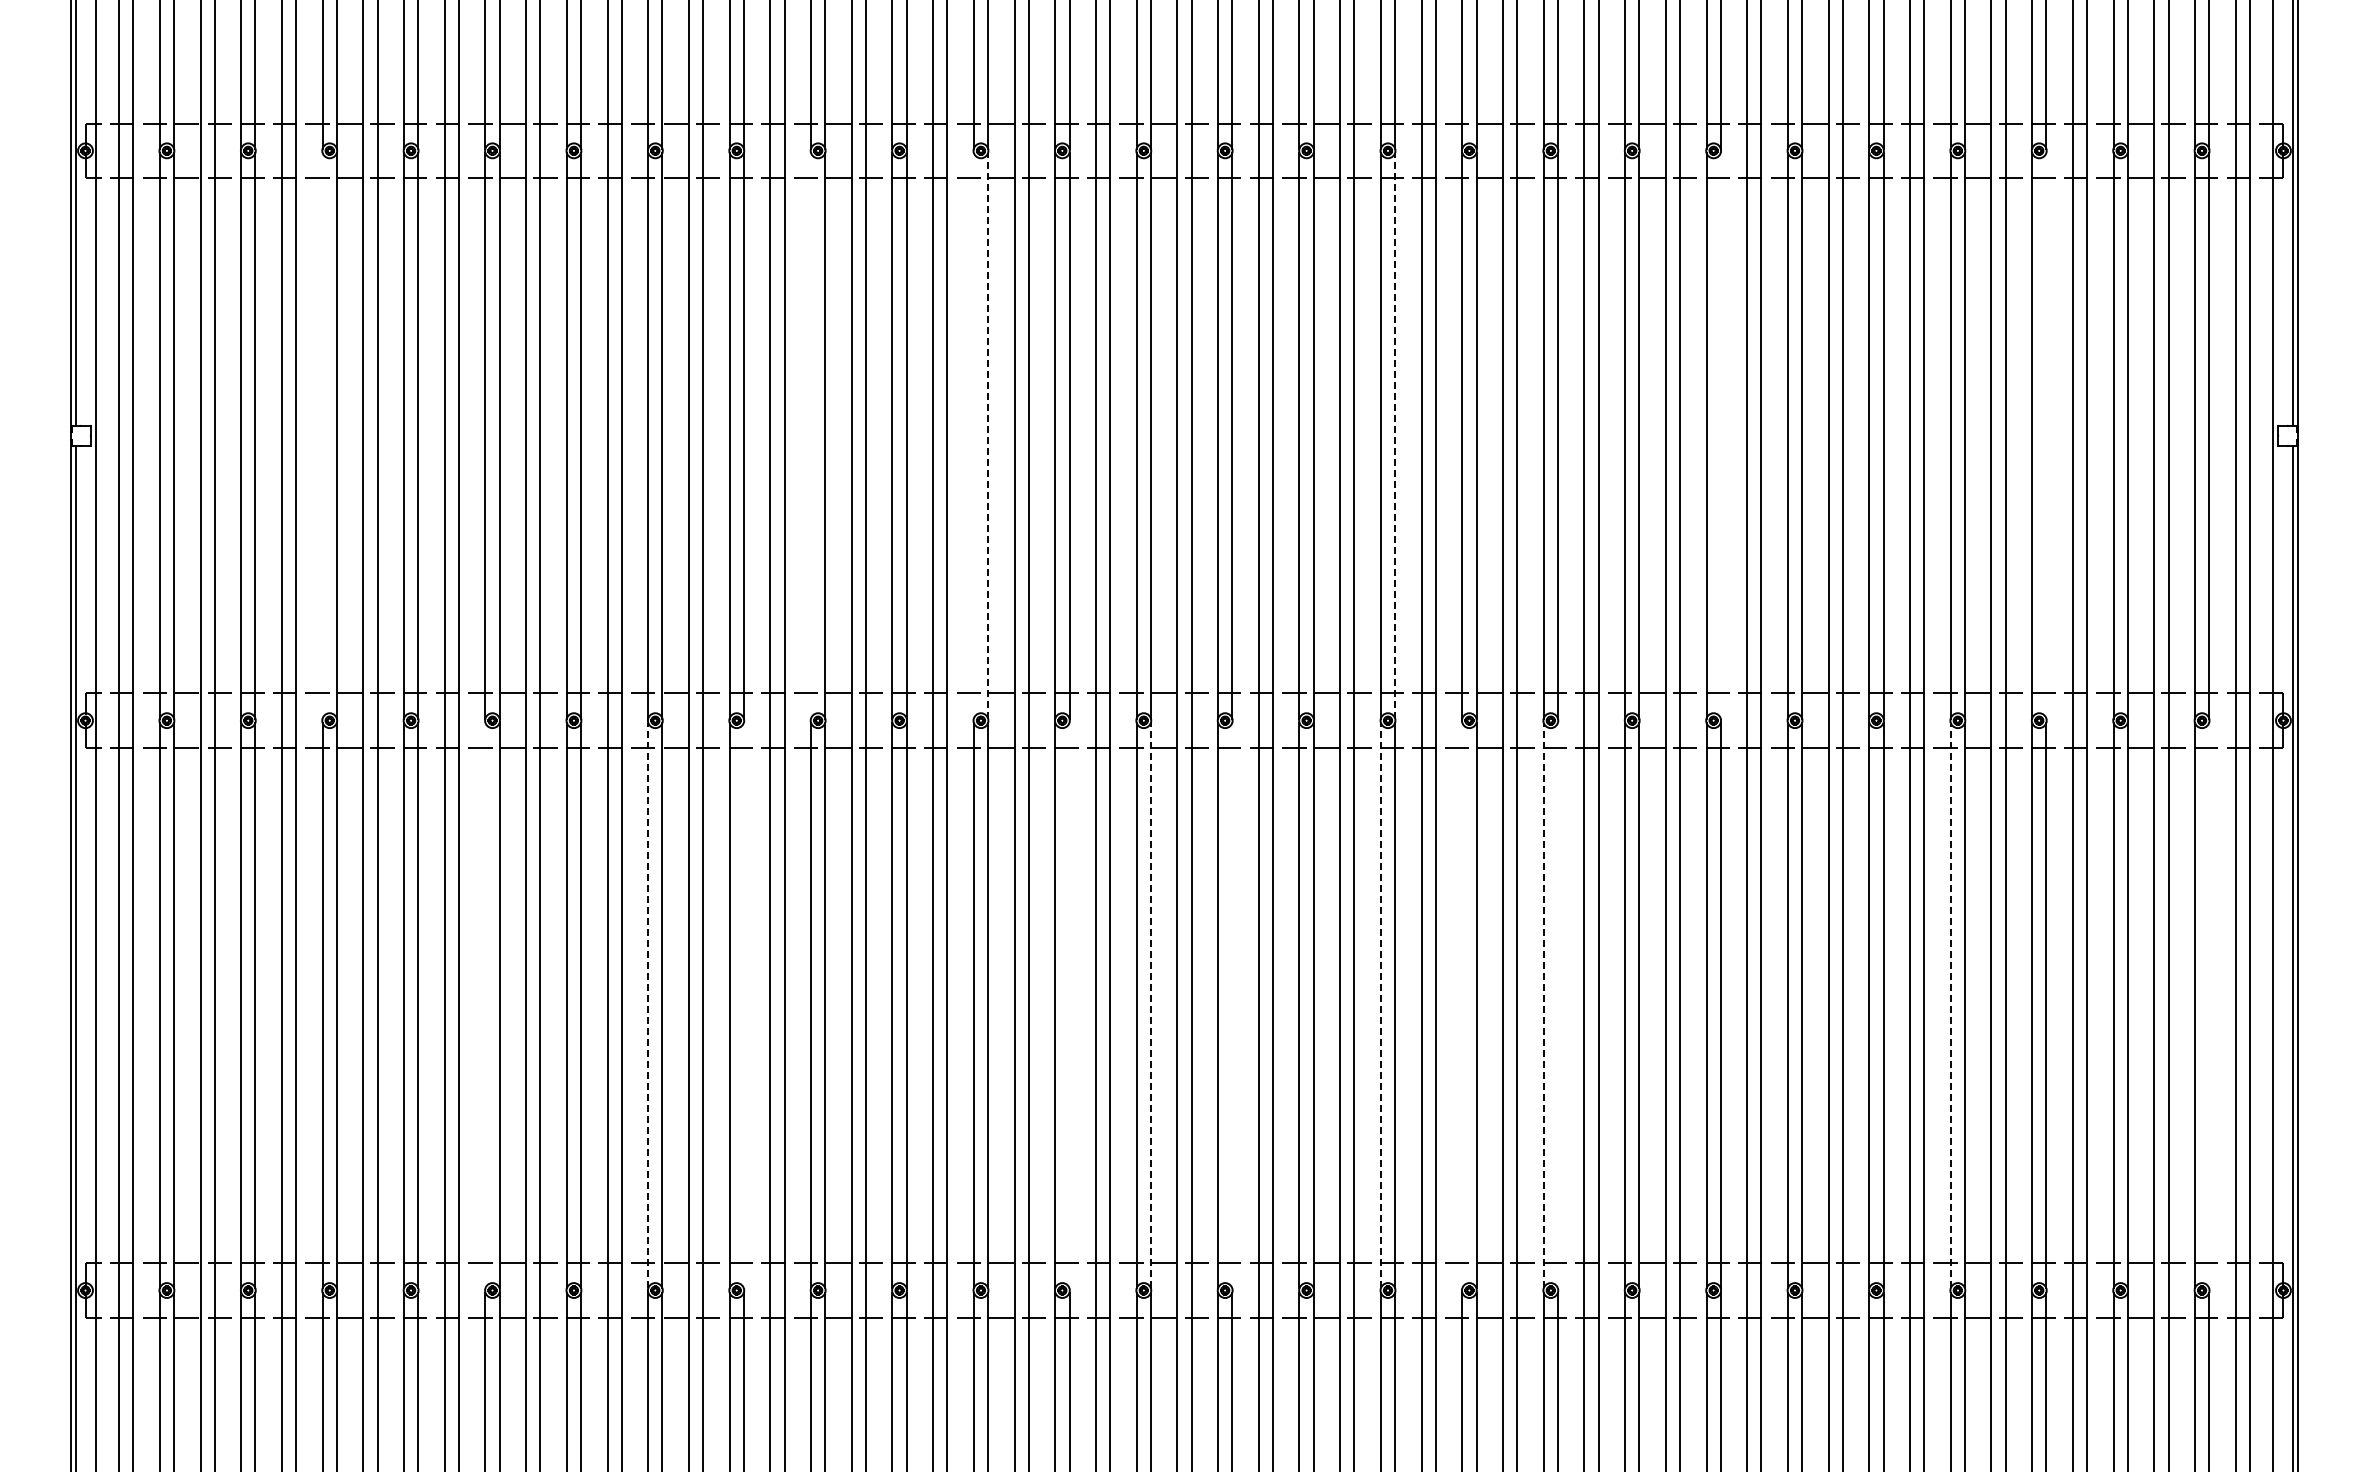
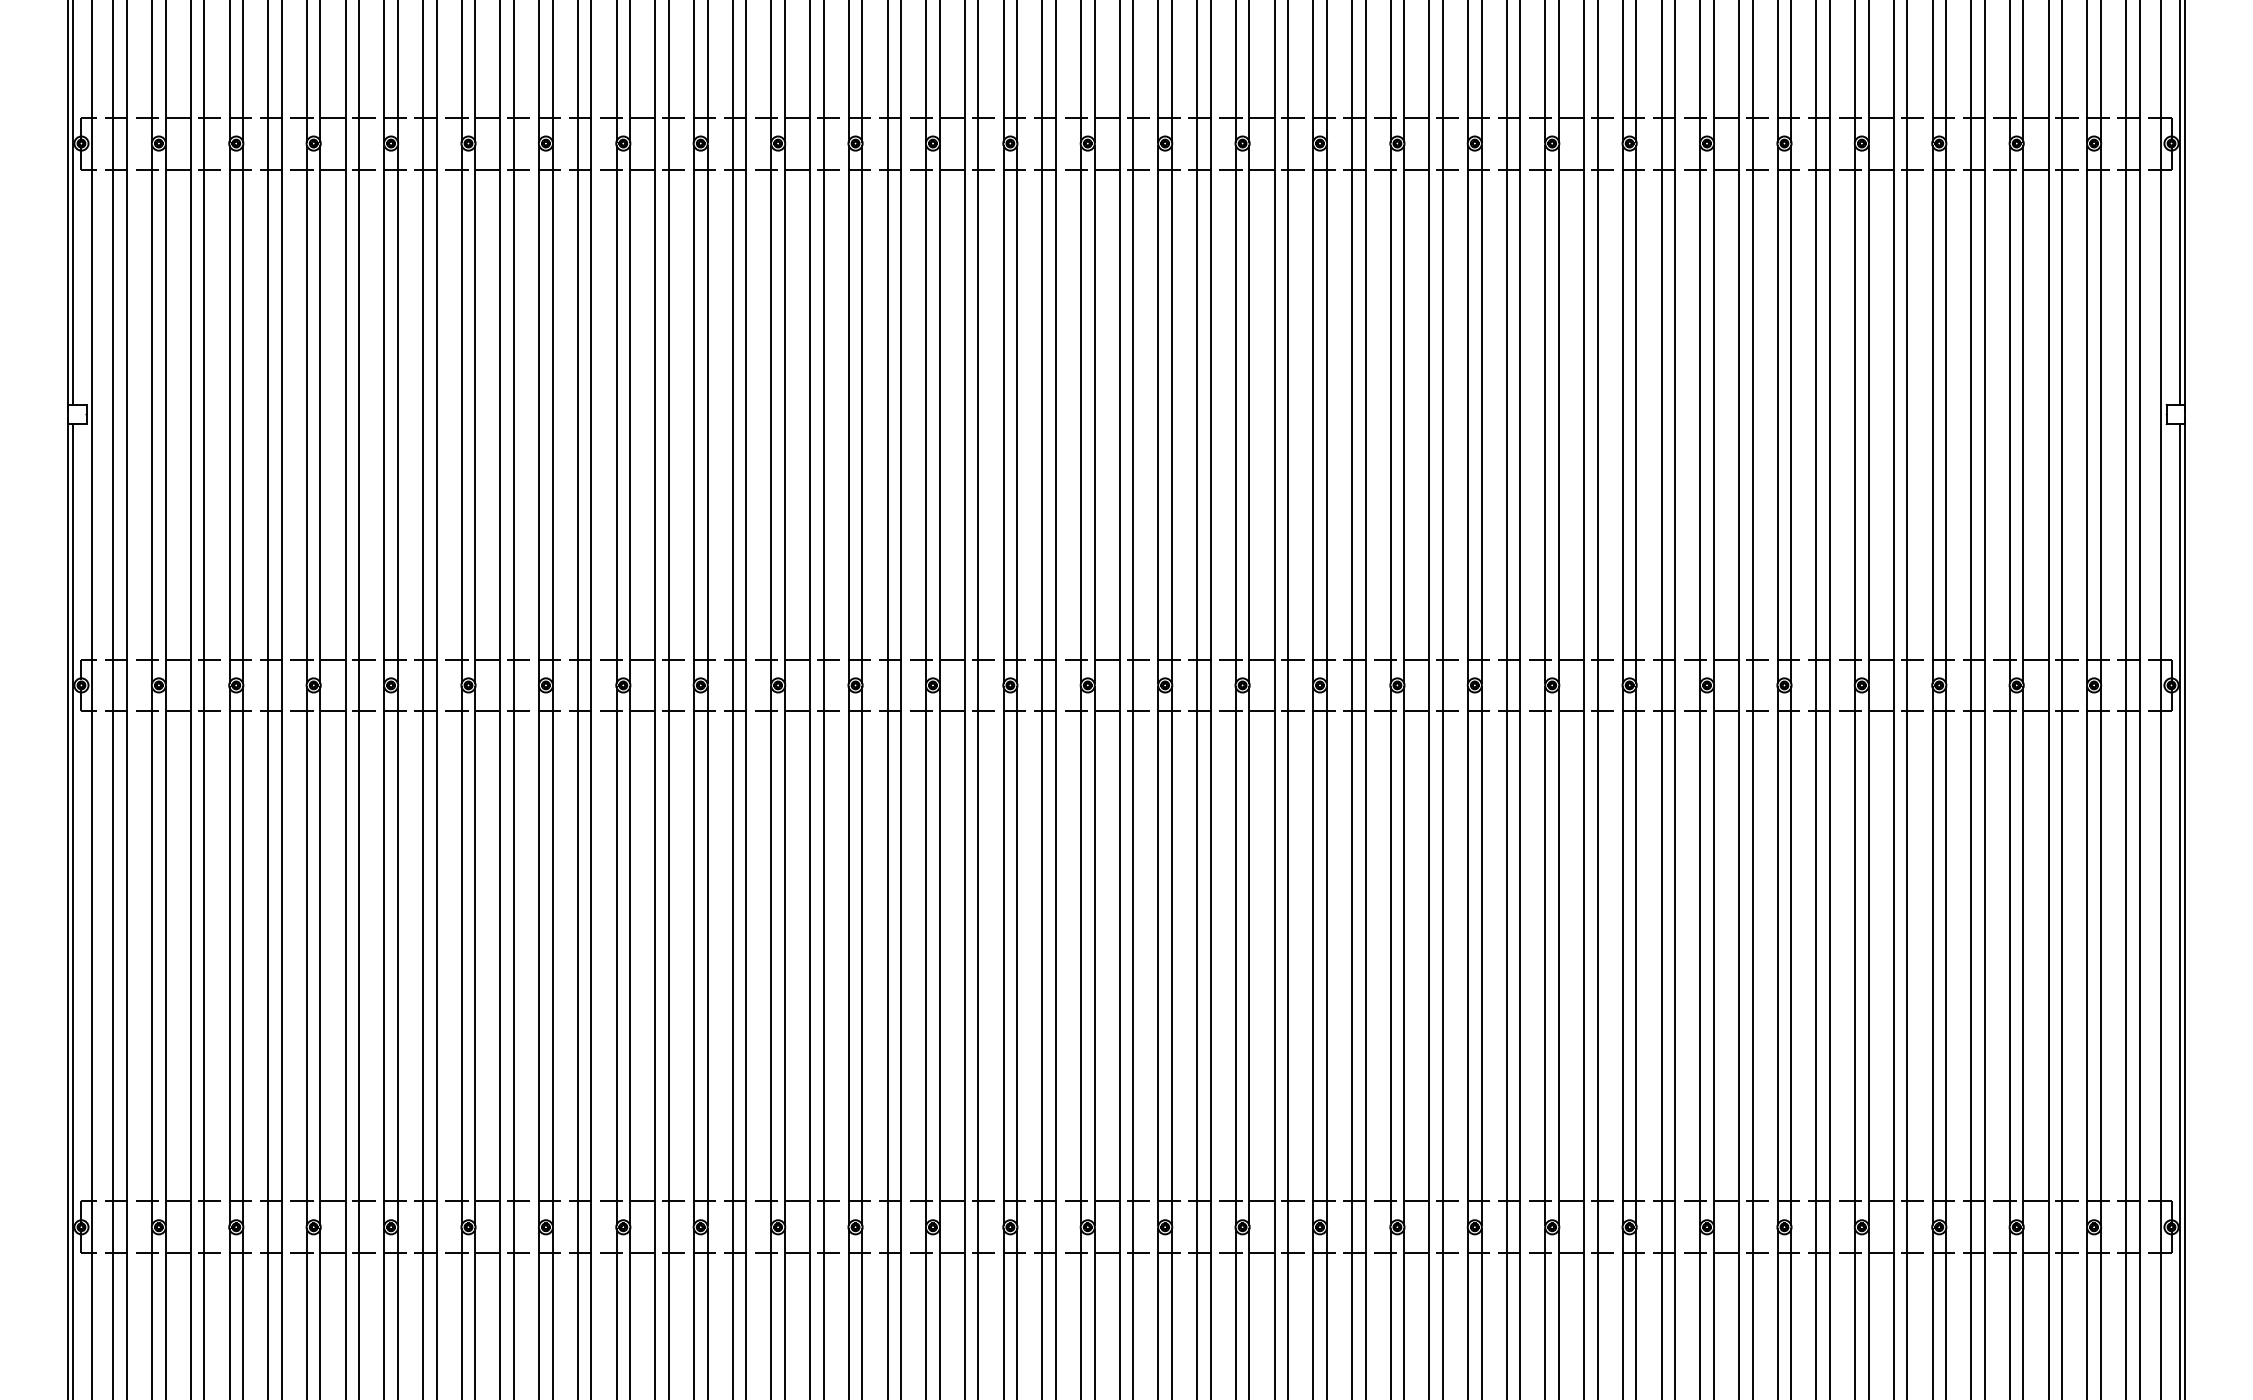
line: (322, 435) -> (306, 414), added
line: (811, 435) -> (771, 414), added
line: (973, 435) -> (925, 414), added
line: (988, 435) -> (940, 414), dashed -> solid
line: (1395, 435) -> (1327, 414), dashed -> solid
line: (1720, 435) -> (1636, 414), added
line: (2046, 435) -> (1946, 414), added
line: (485, 1005) -> (461, 956), added
line: (648, 1005) -> (616, 956), dashed -> solid
line: (743, 1005) -> (707, 956), added
line: (1069, 1005) -> (1017, 956), added
line: (1150, 1005) -> (1094, 956), dashed -> solid
line: (1232, 1005) -> (1172, 956), added
line: (1380, 1005) -> (1312, 956), dashed -> solid
line: (1462, 1005) -> (1390, 956), added
line: (1543, 1005) -> (1467, 956), dashed -> solid
line: (1557, 1005) -> (1481, 956), added
line: (1950, 1005) -> (1854, 956), dashed -> solid
line: (2209, 1005) -> (2101, 956), added

